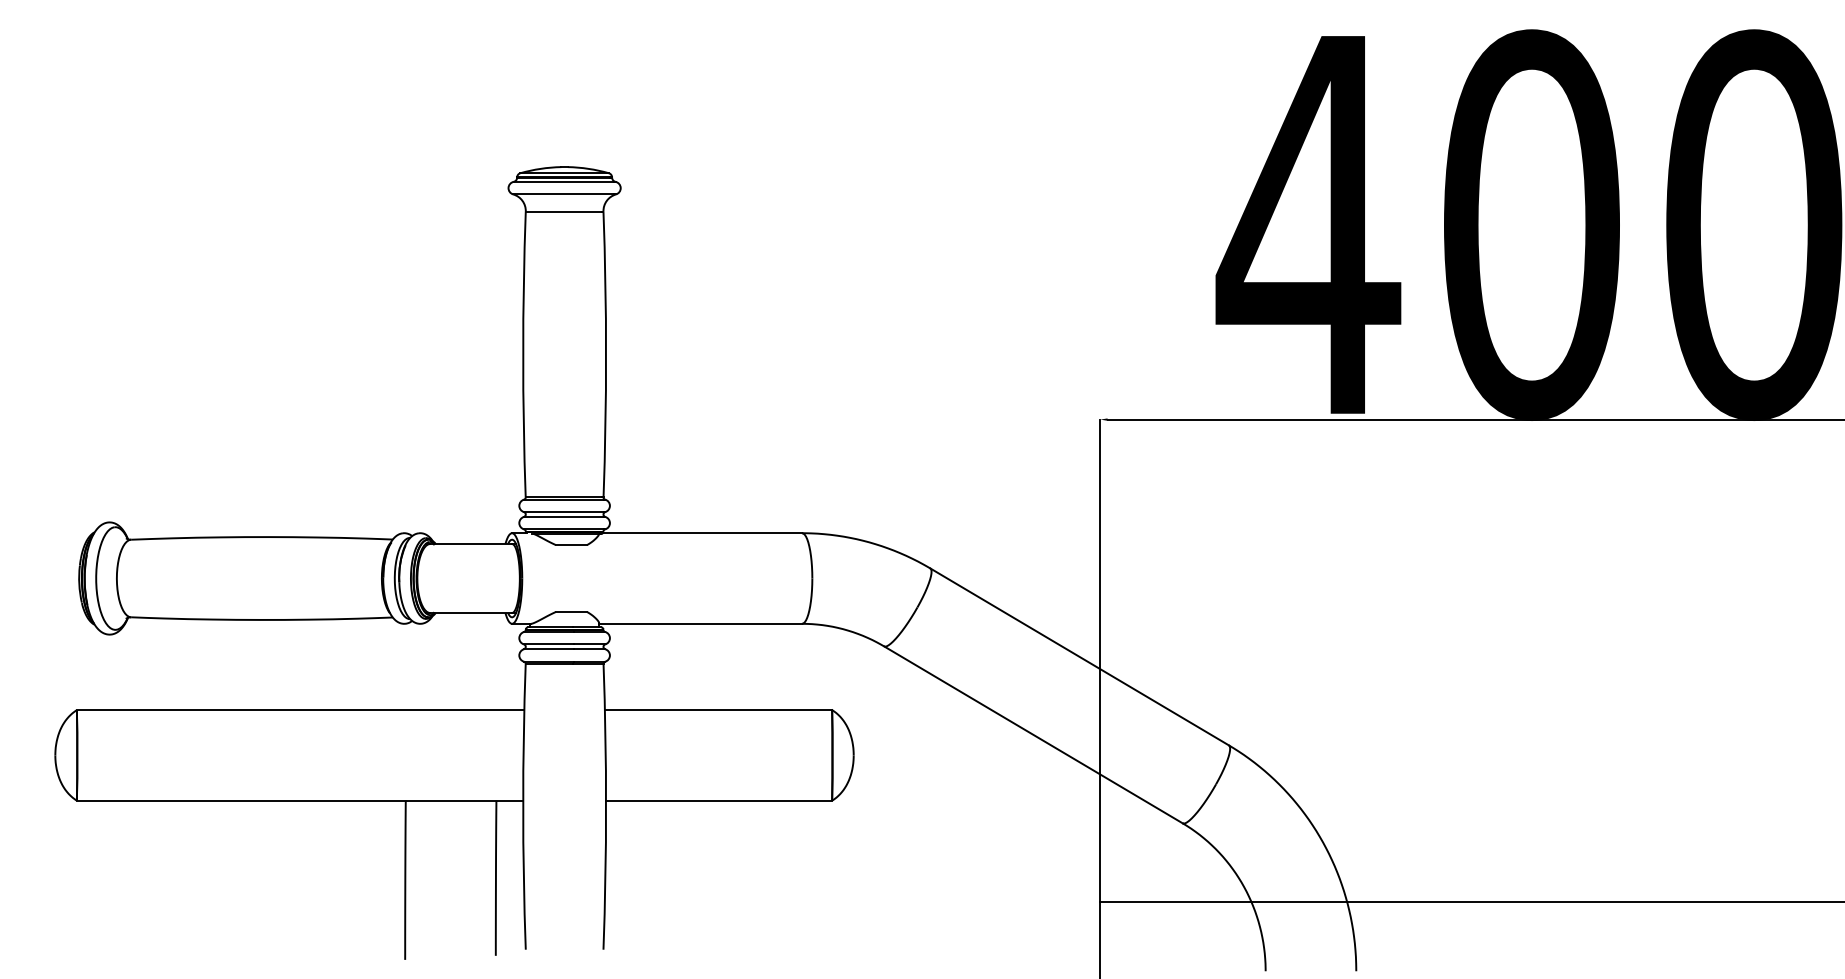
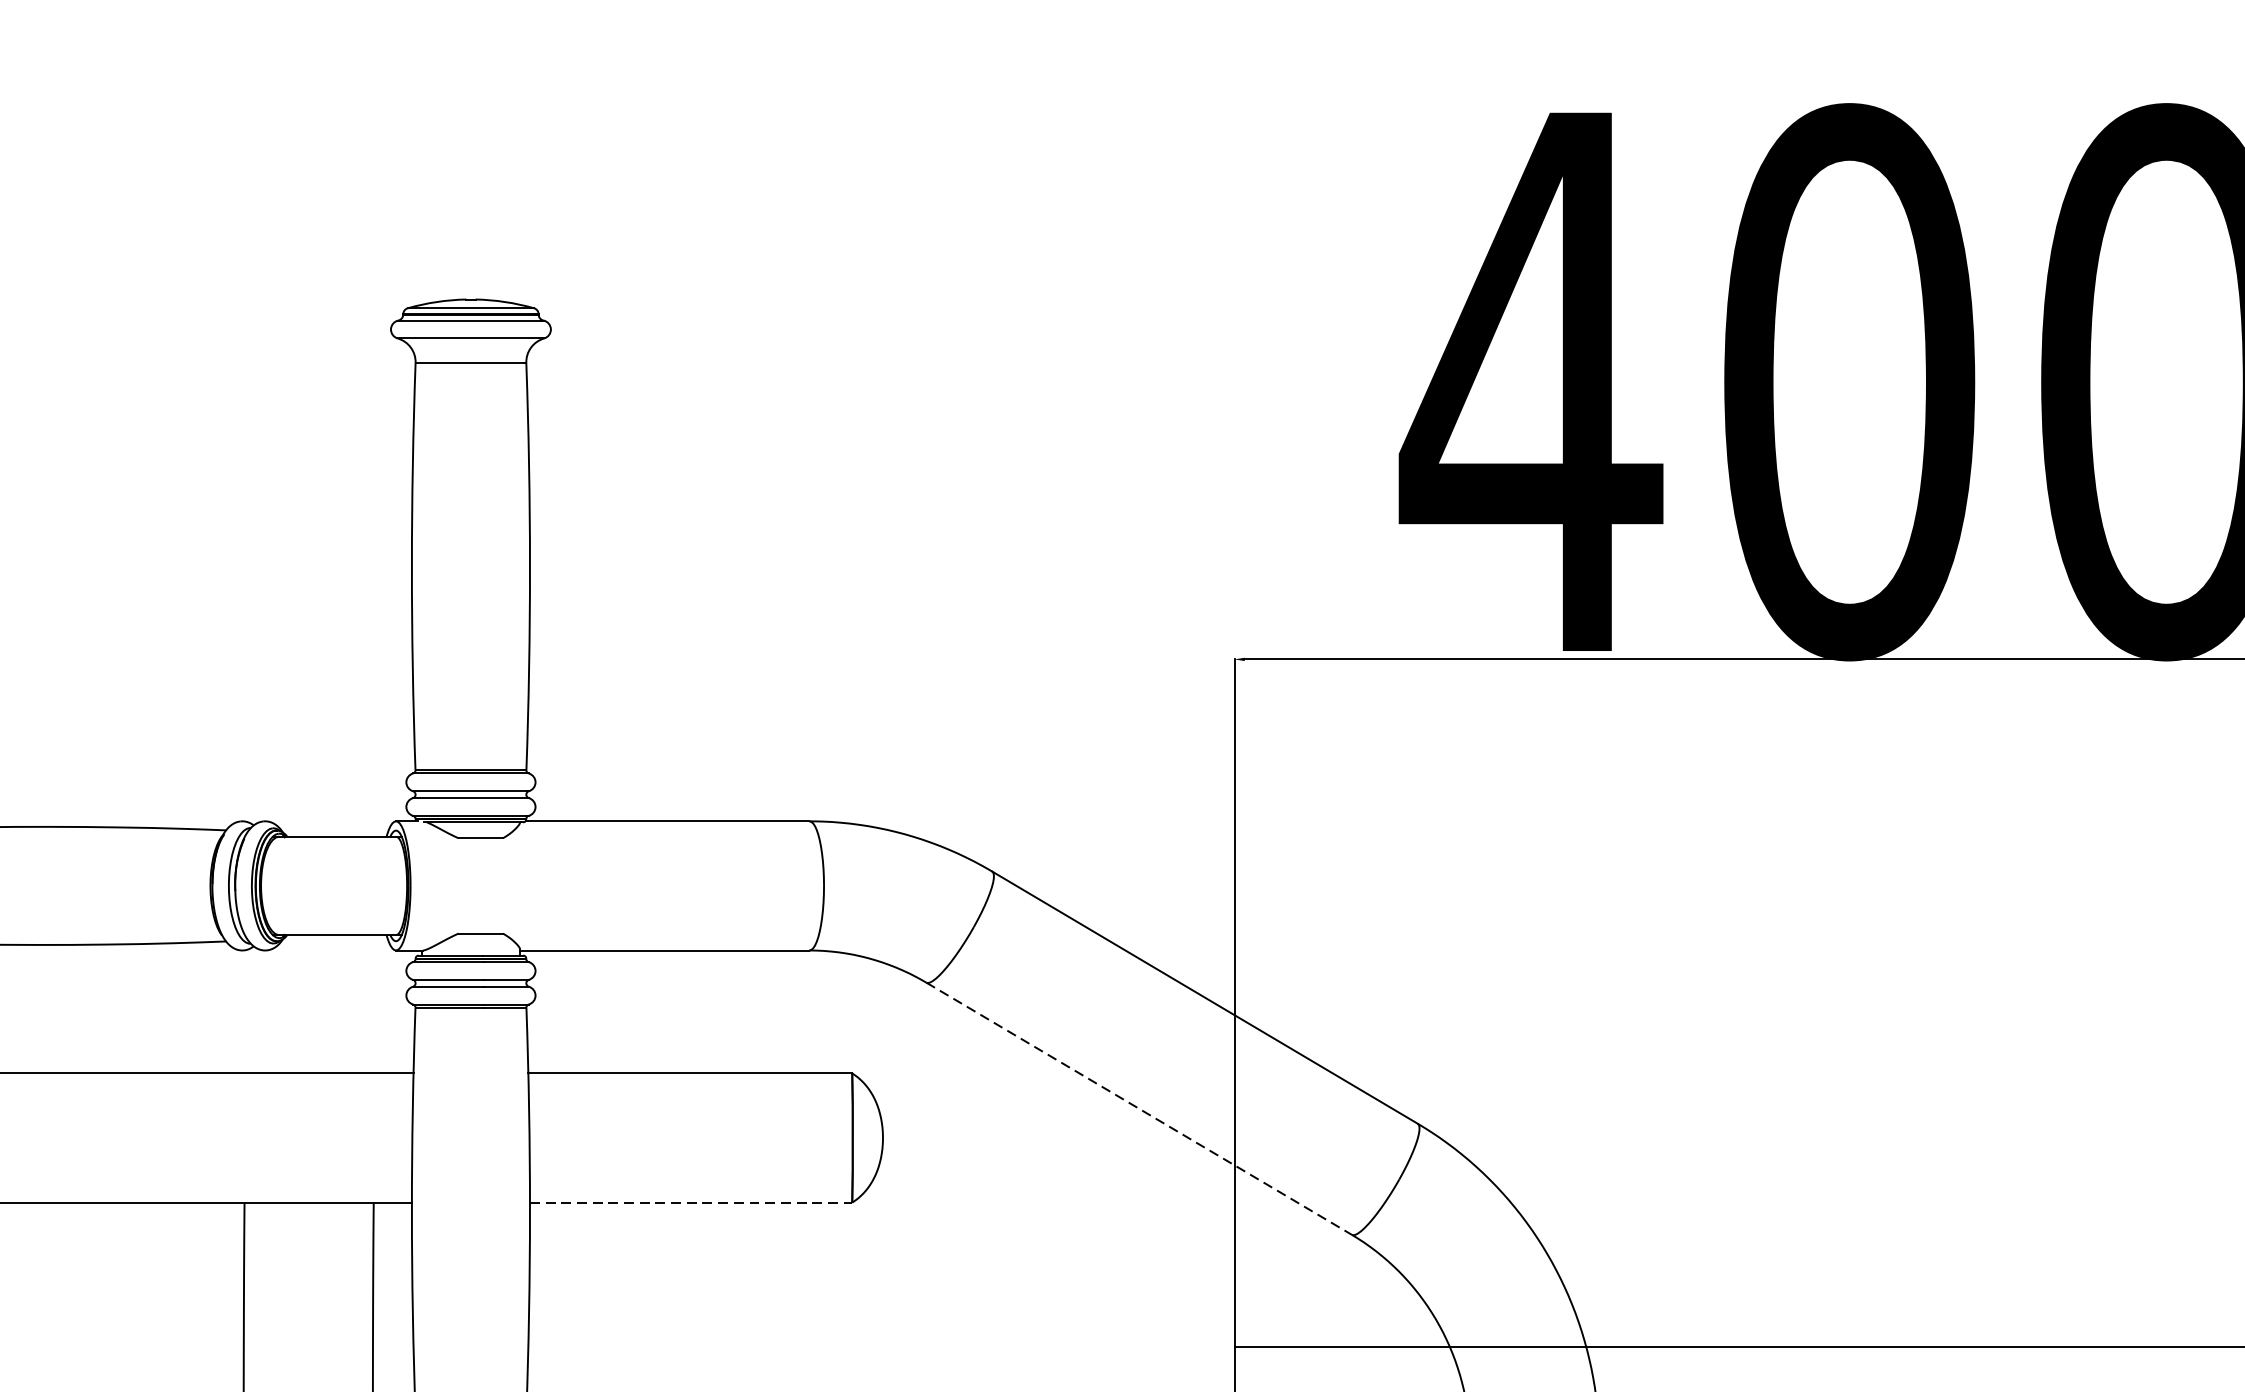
line: (1033, 734) -> (1139, 1108), solid -> dashed
line: (719, 800) -> (691, 1202), solid -> dashed

